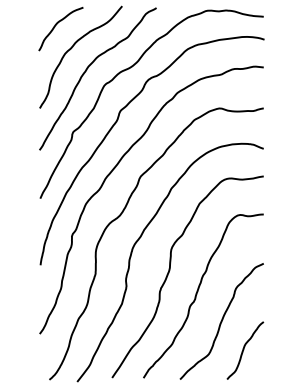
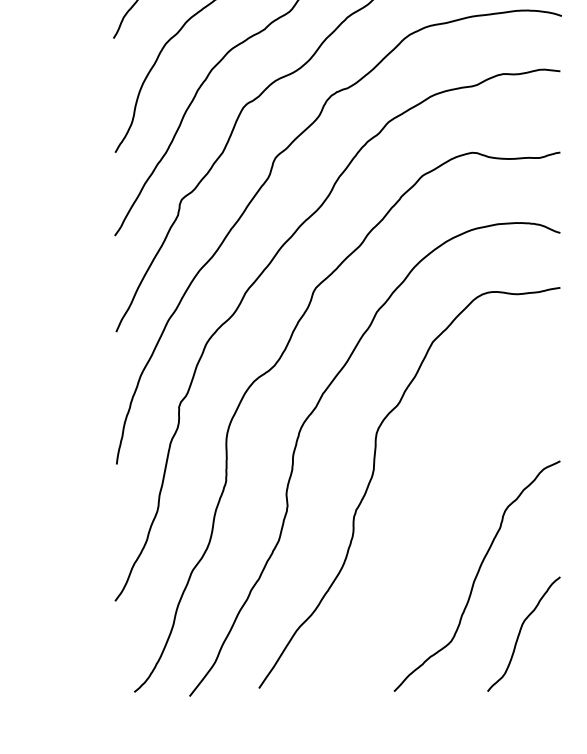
curve: (197, 294) -> (428, 522), removed

